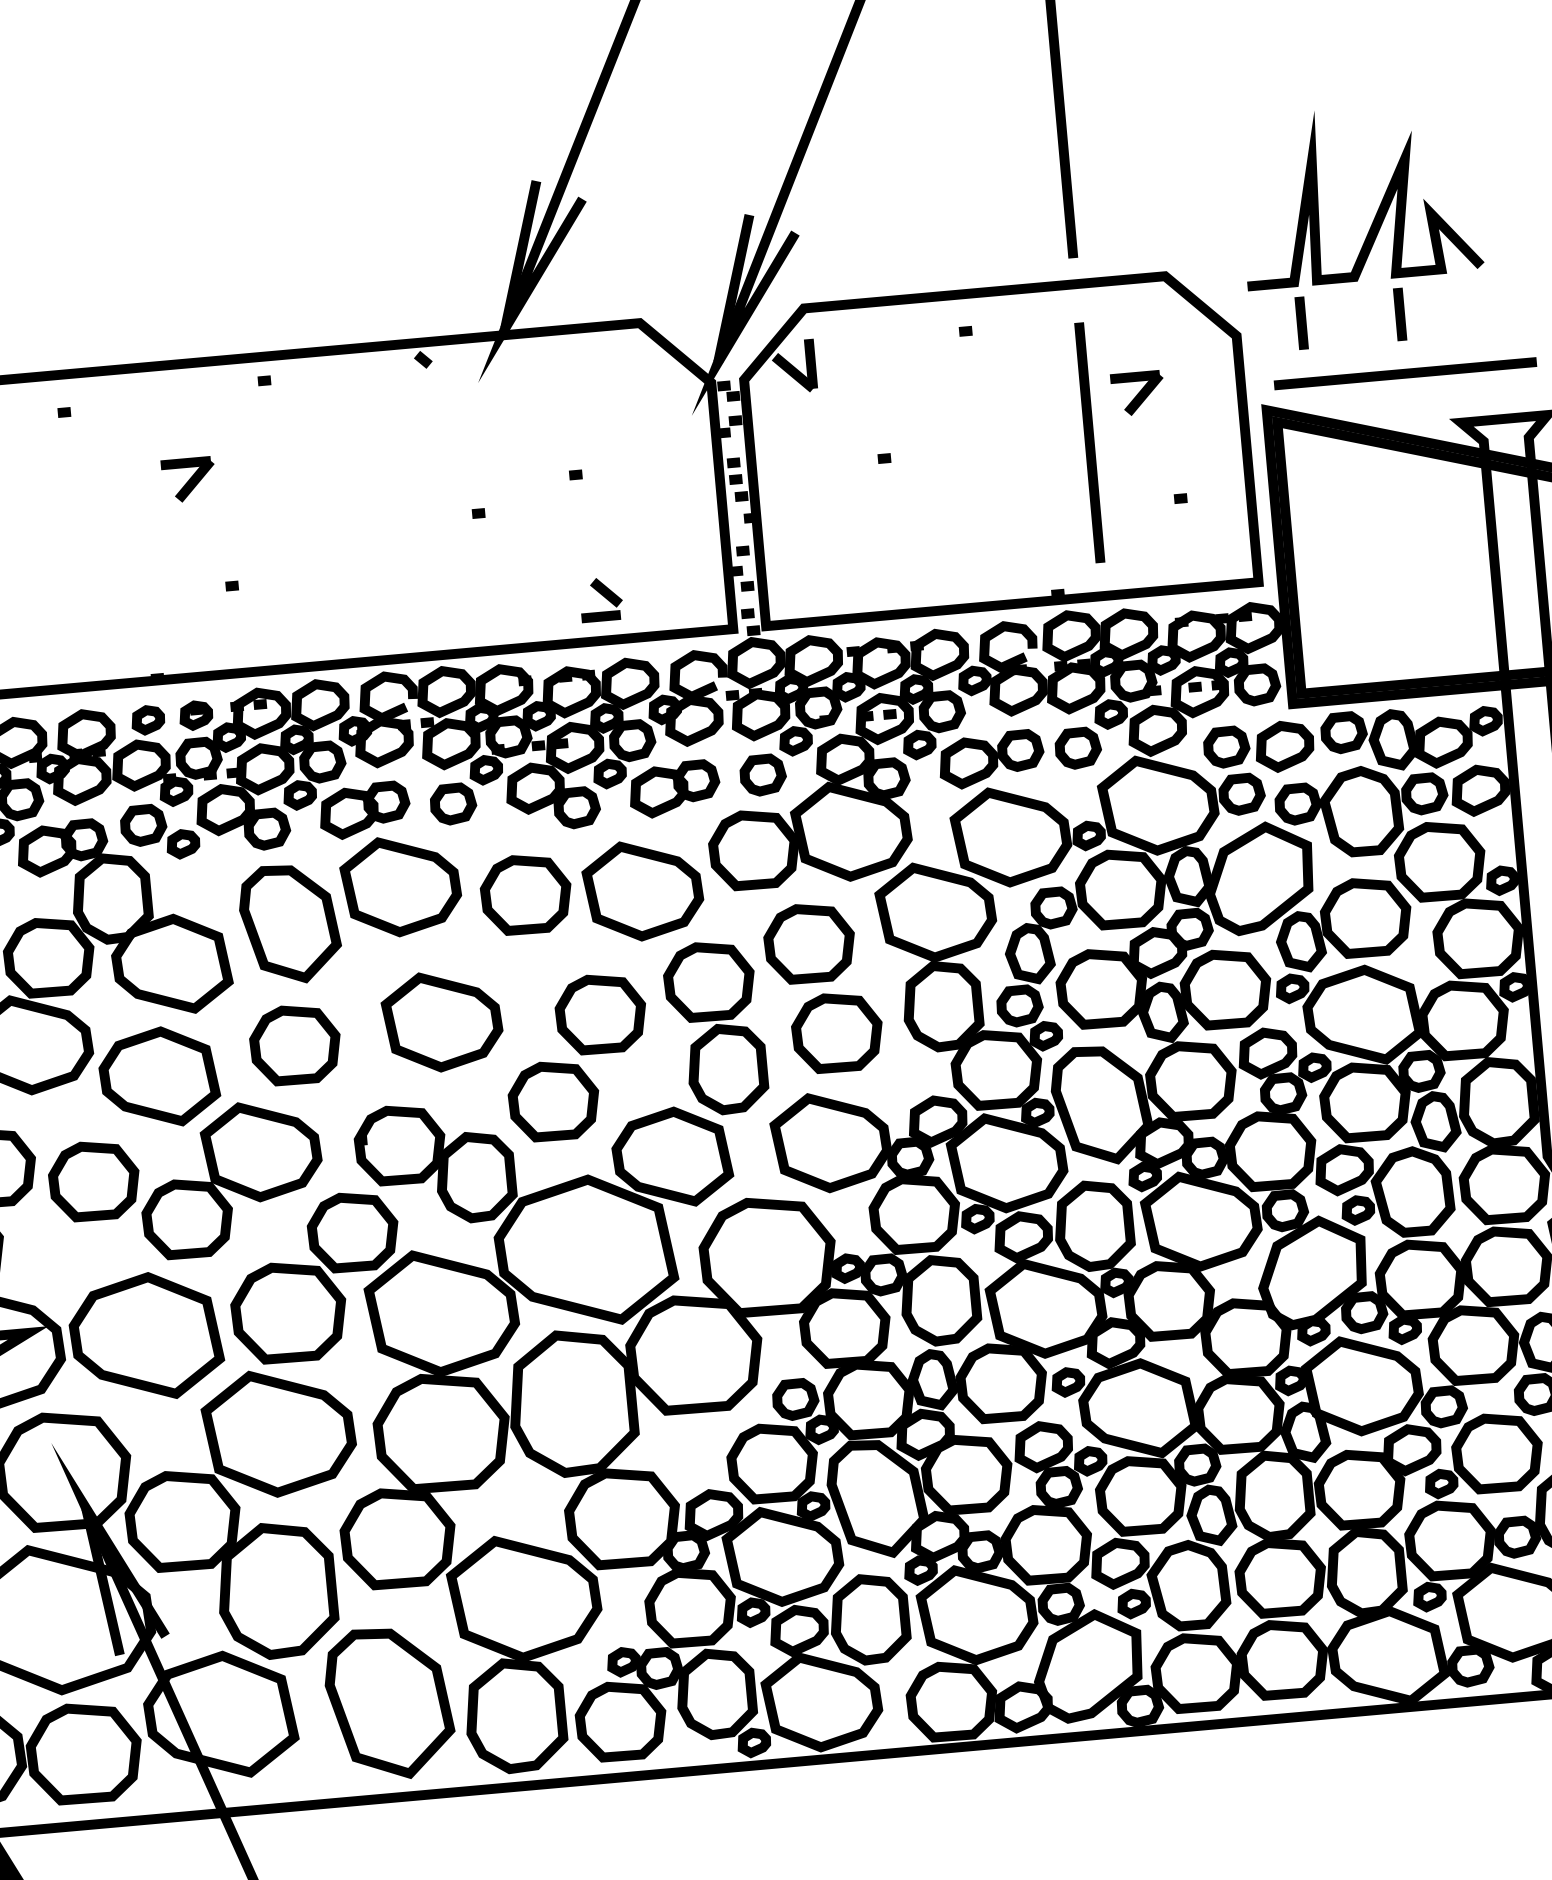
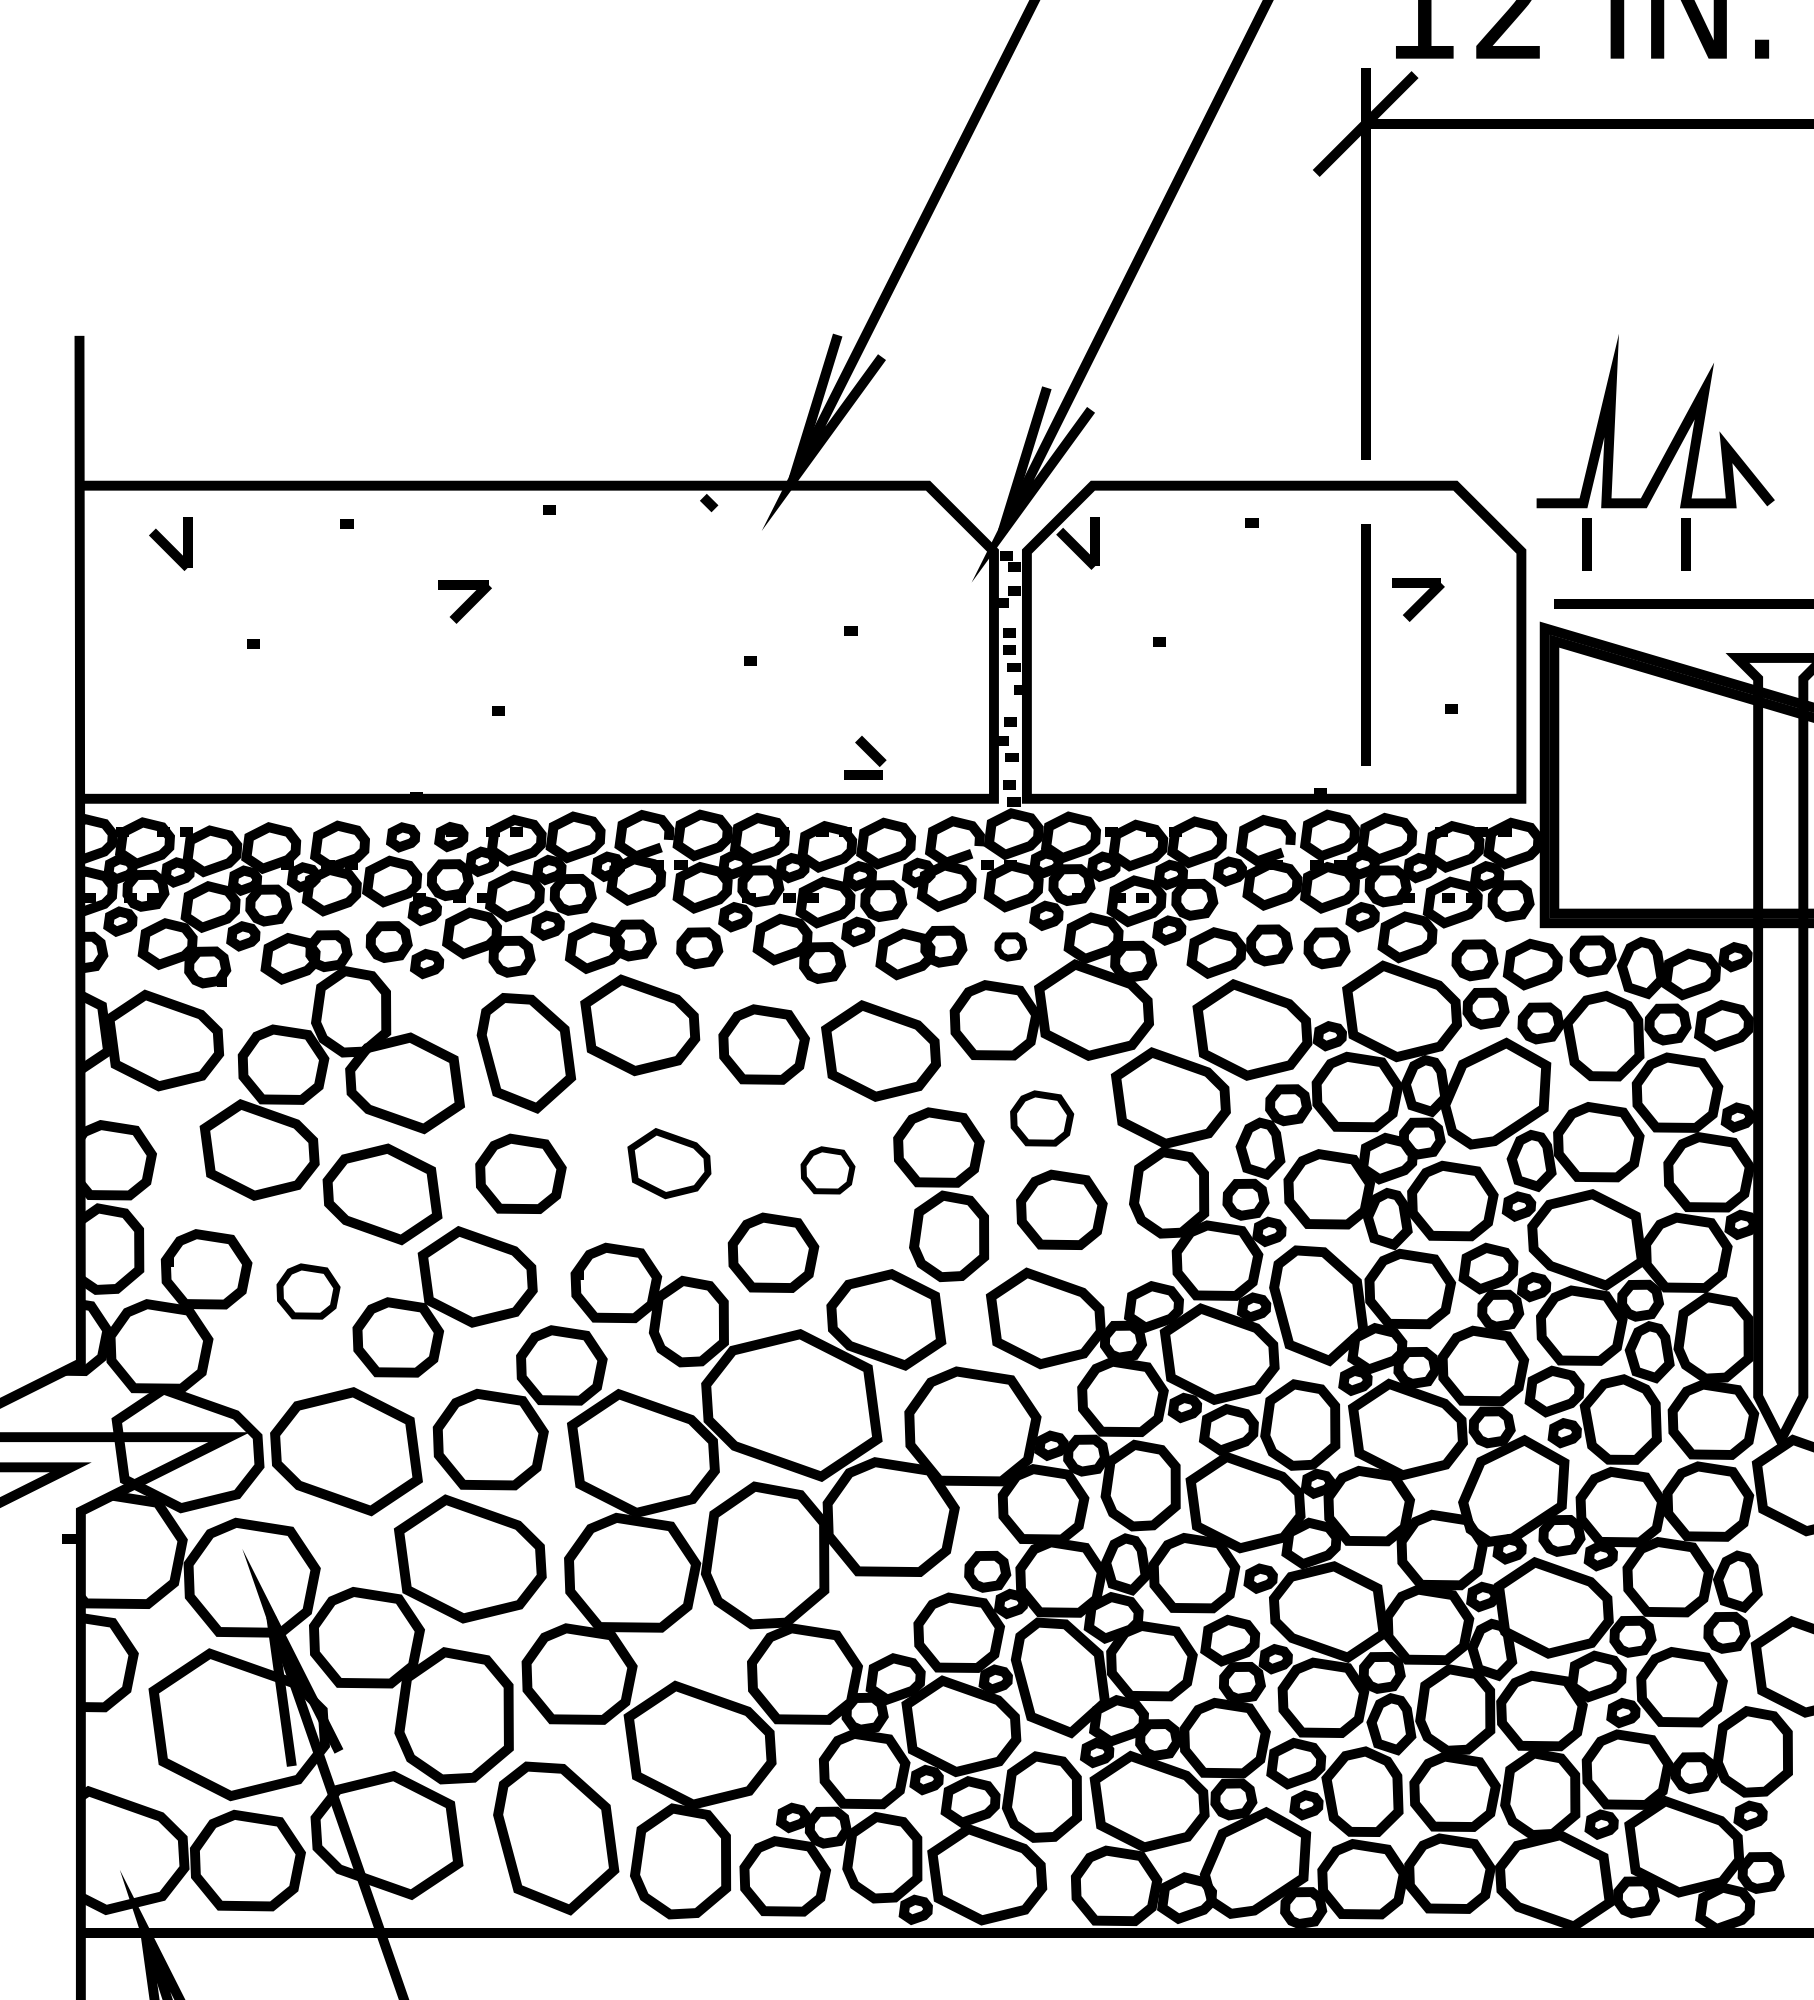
part: (762, 774) -> (1010, 946), size x0.7
part: (809, 943) -> (1041, 1118), size x0.7
part: (600, 1014) -> (827, 1170), size x0.6
part: (442, 1021) -> (669, 1163), size x0.7
part: (94, 1180) -> (308, 1291), size x0.7

